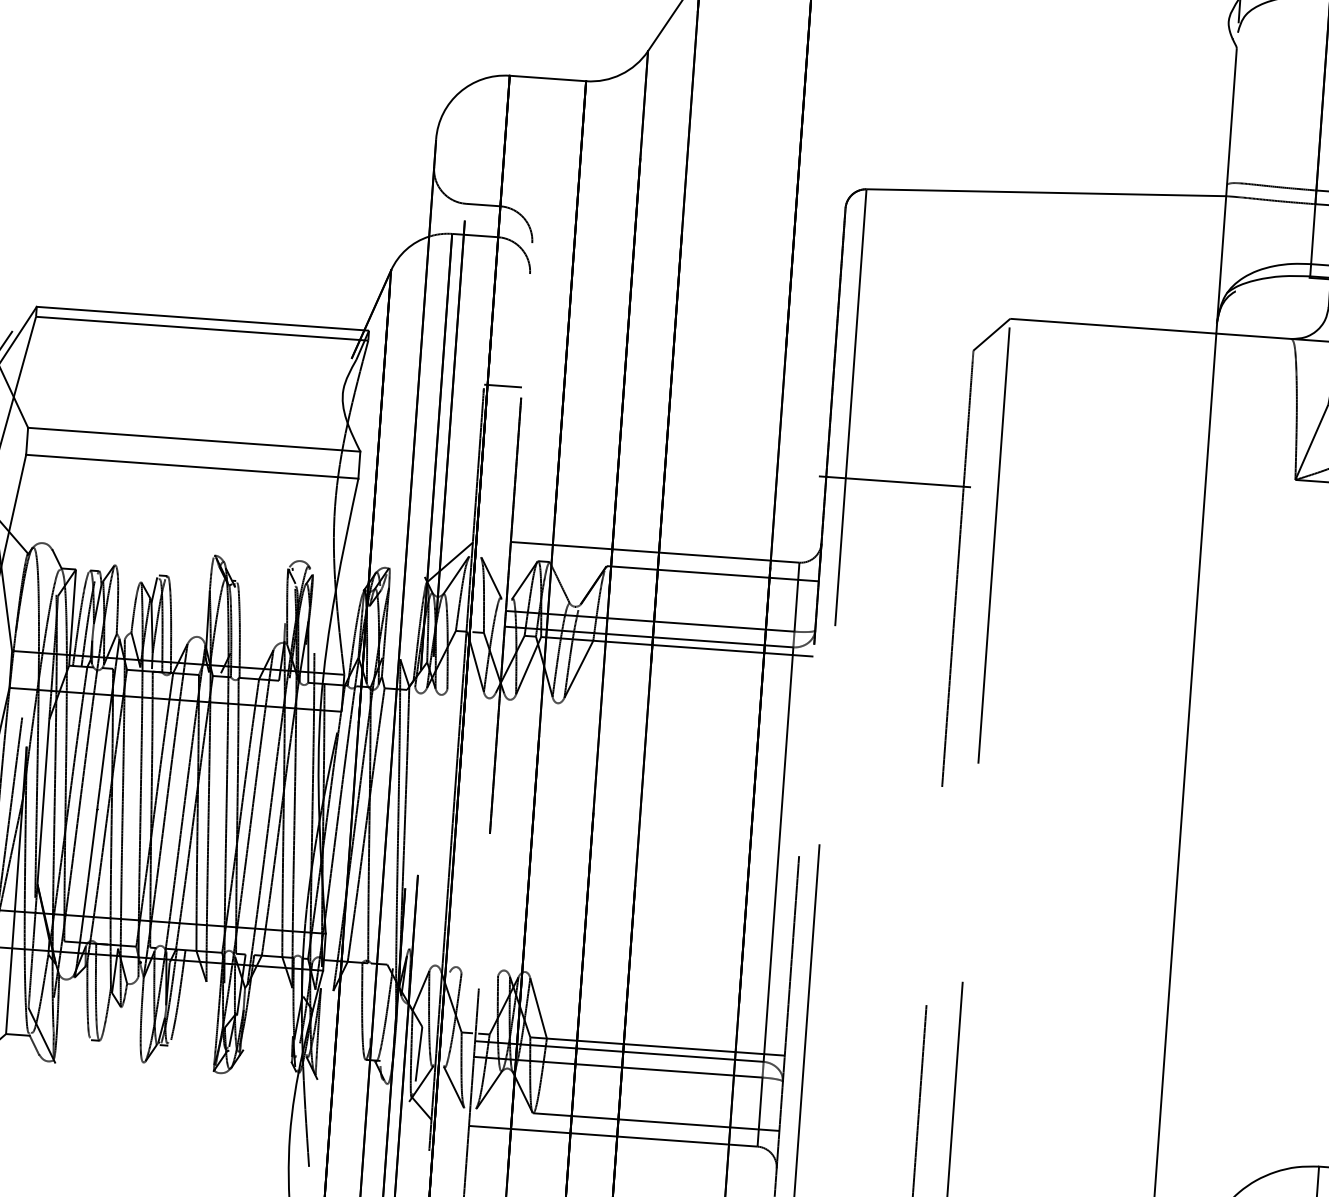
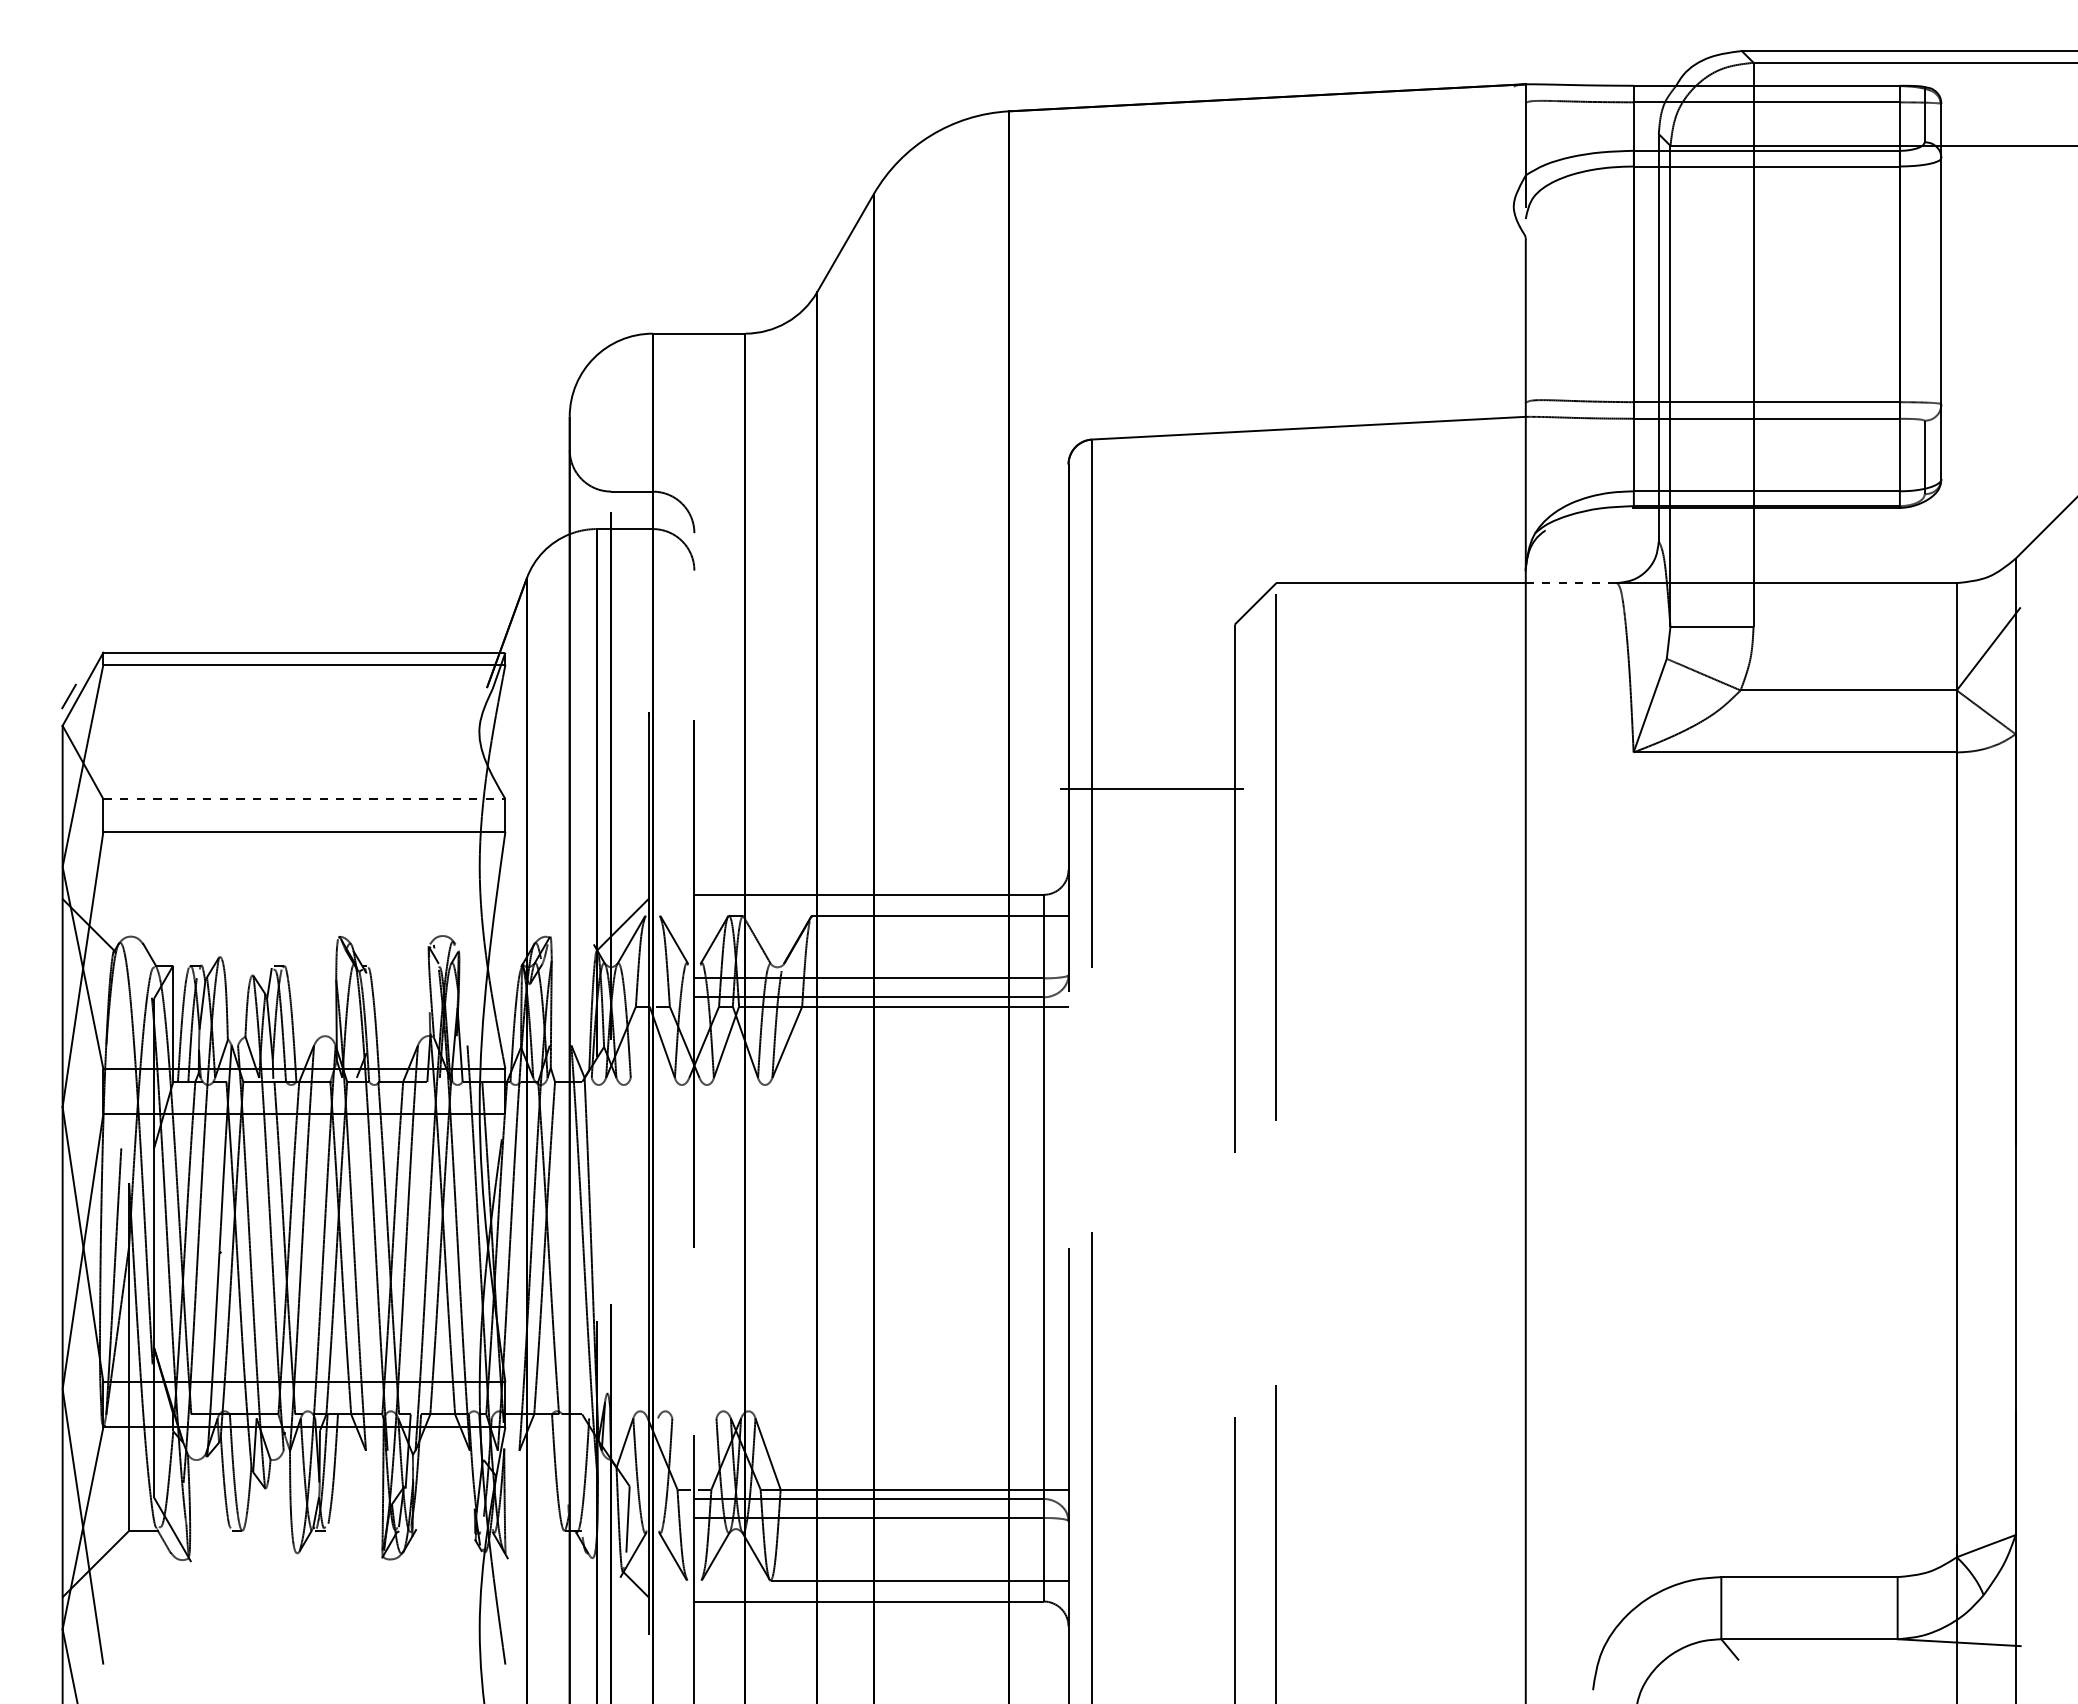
line: (1253, 336) -> (1570, 583), solid -> dashed
line: (503, 385) -> (671, 707), removed
line: (194, 440) -> (304, 799), solid -> dashed

